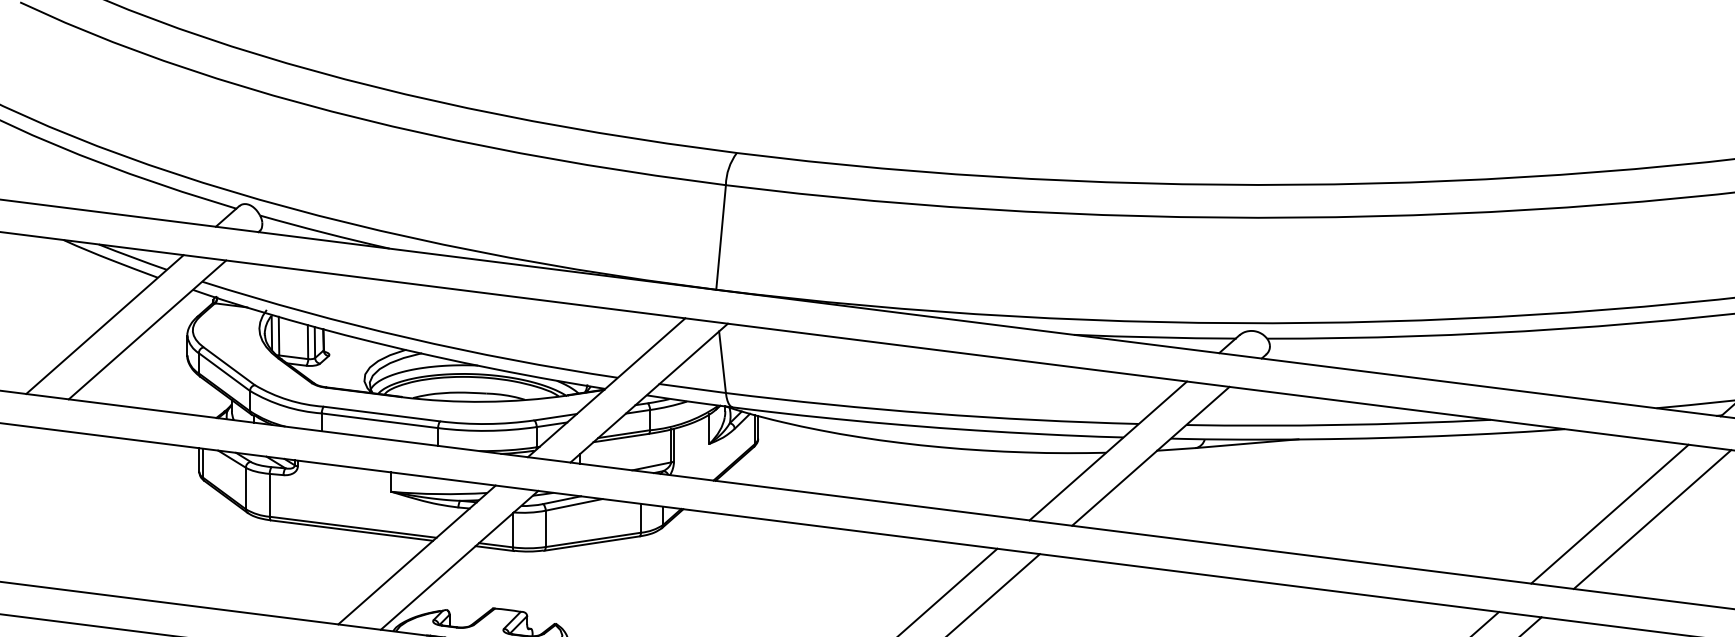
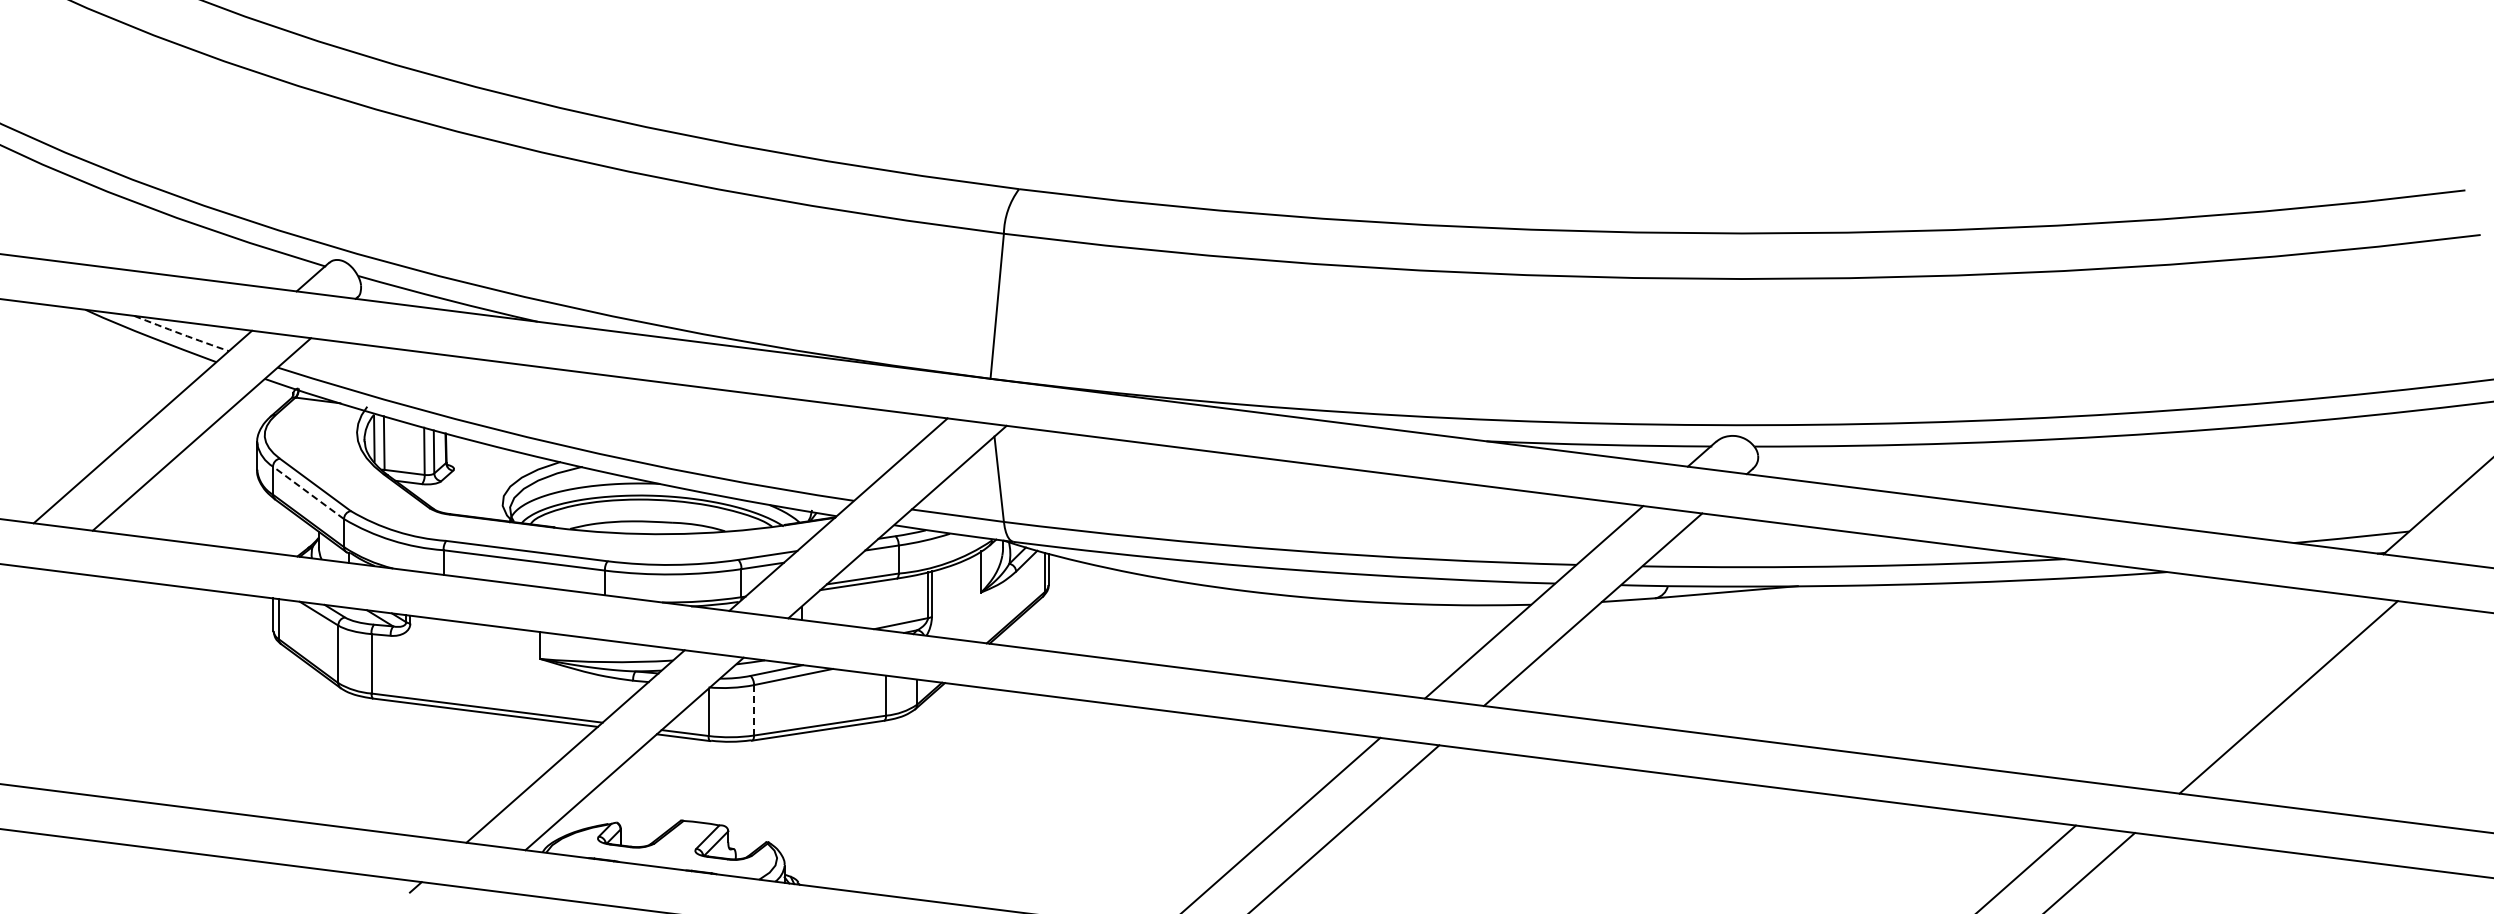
arc: (132, 257) -> (181, 334), solid -> dashed
line: (224, 371) -> (308, 492), solid -> dashed
line: (1609, 513) -> (2229, 689), removed
line: (546, 529) -> (754, 710), solid -> dashed

